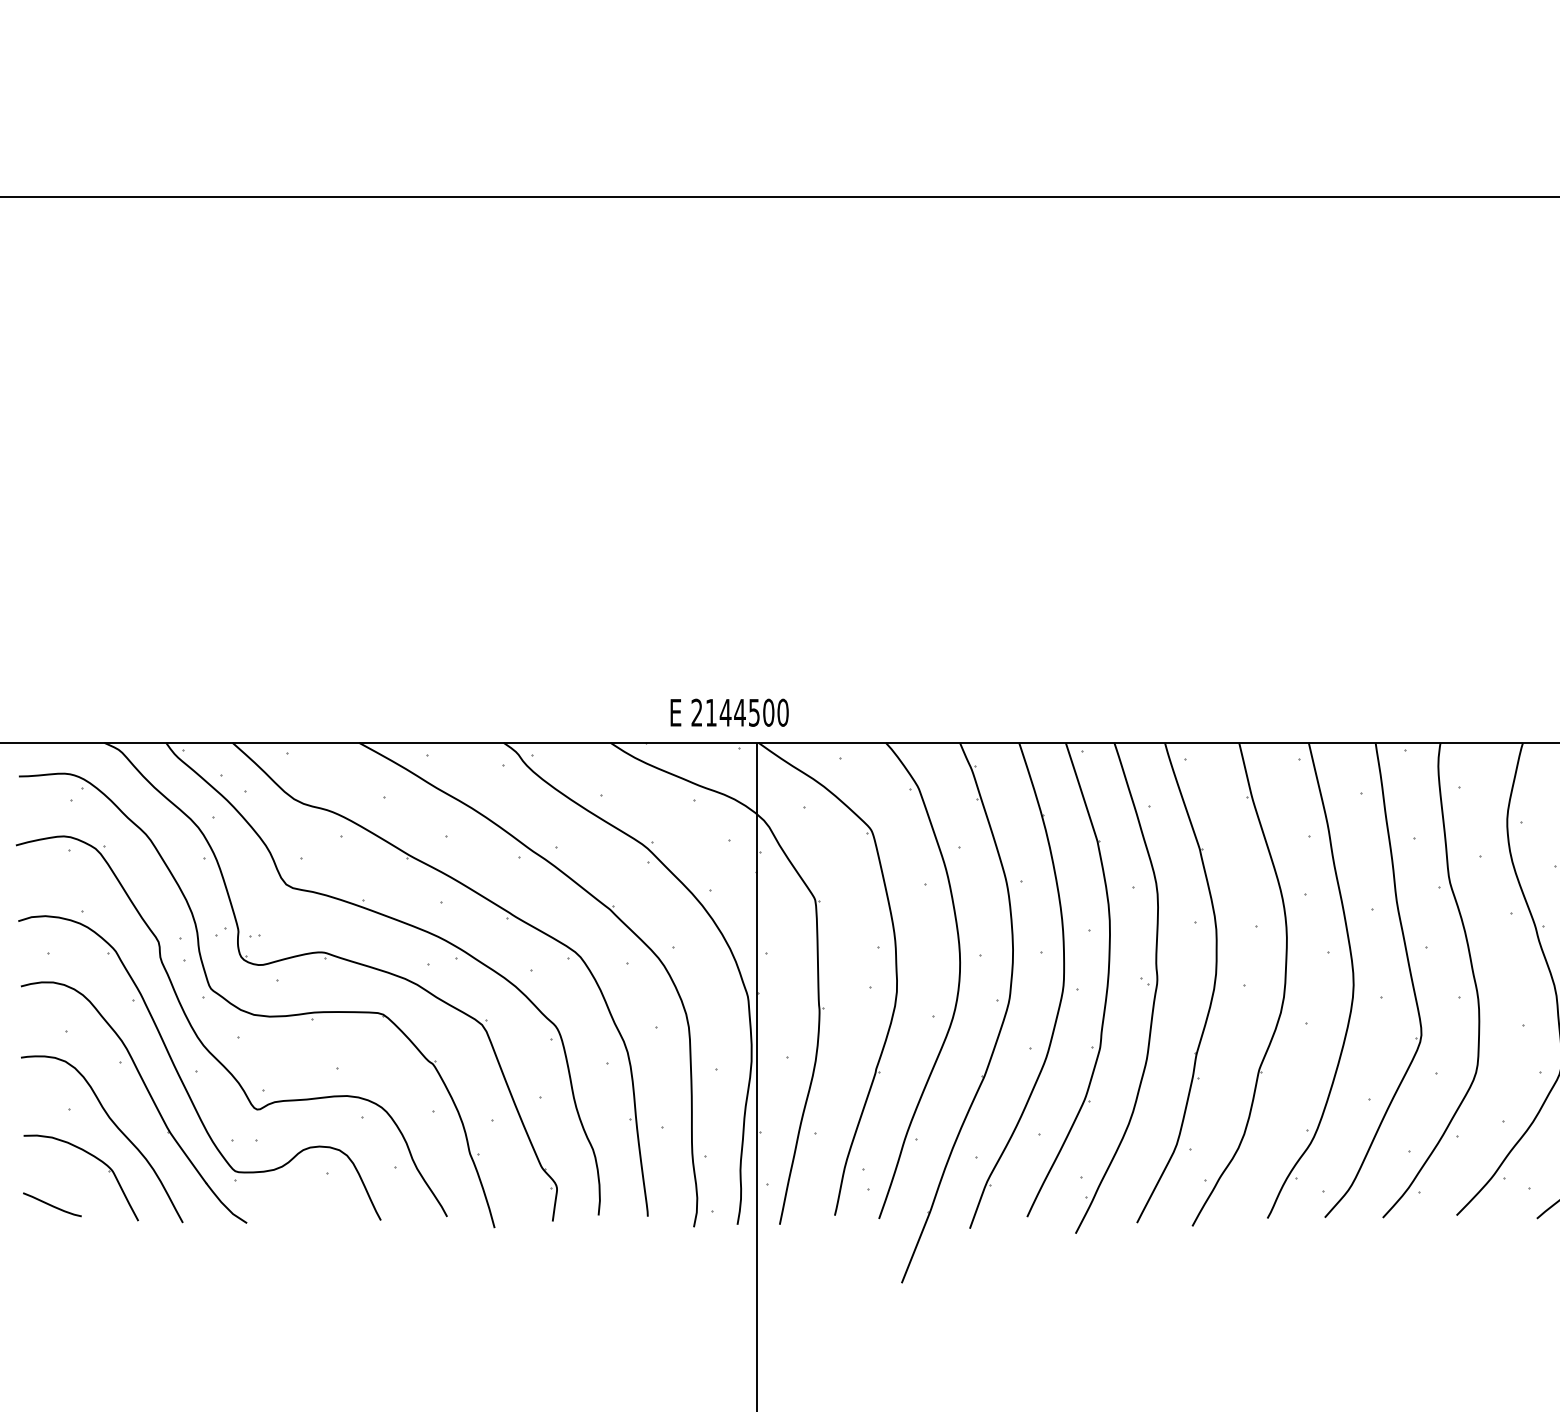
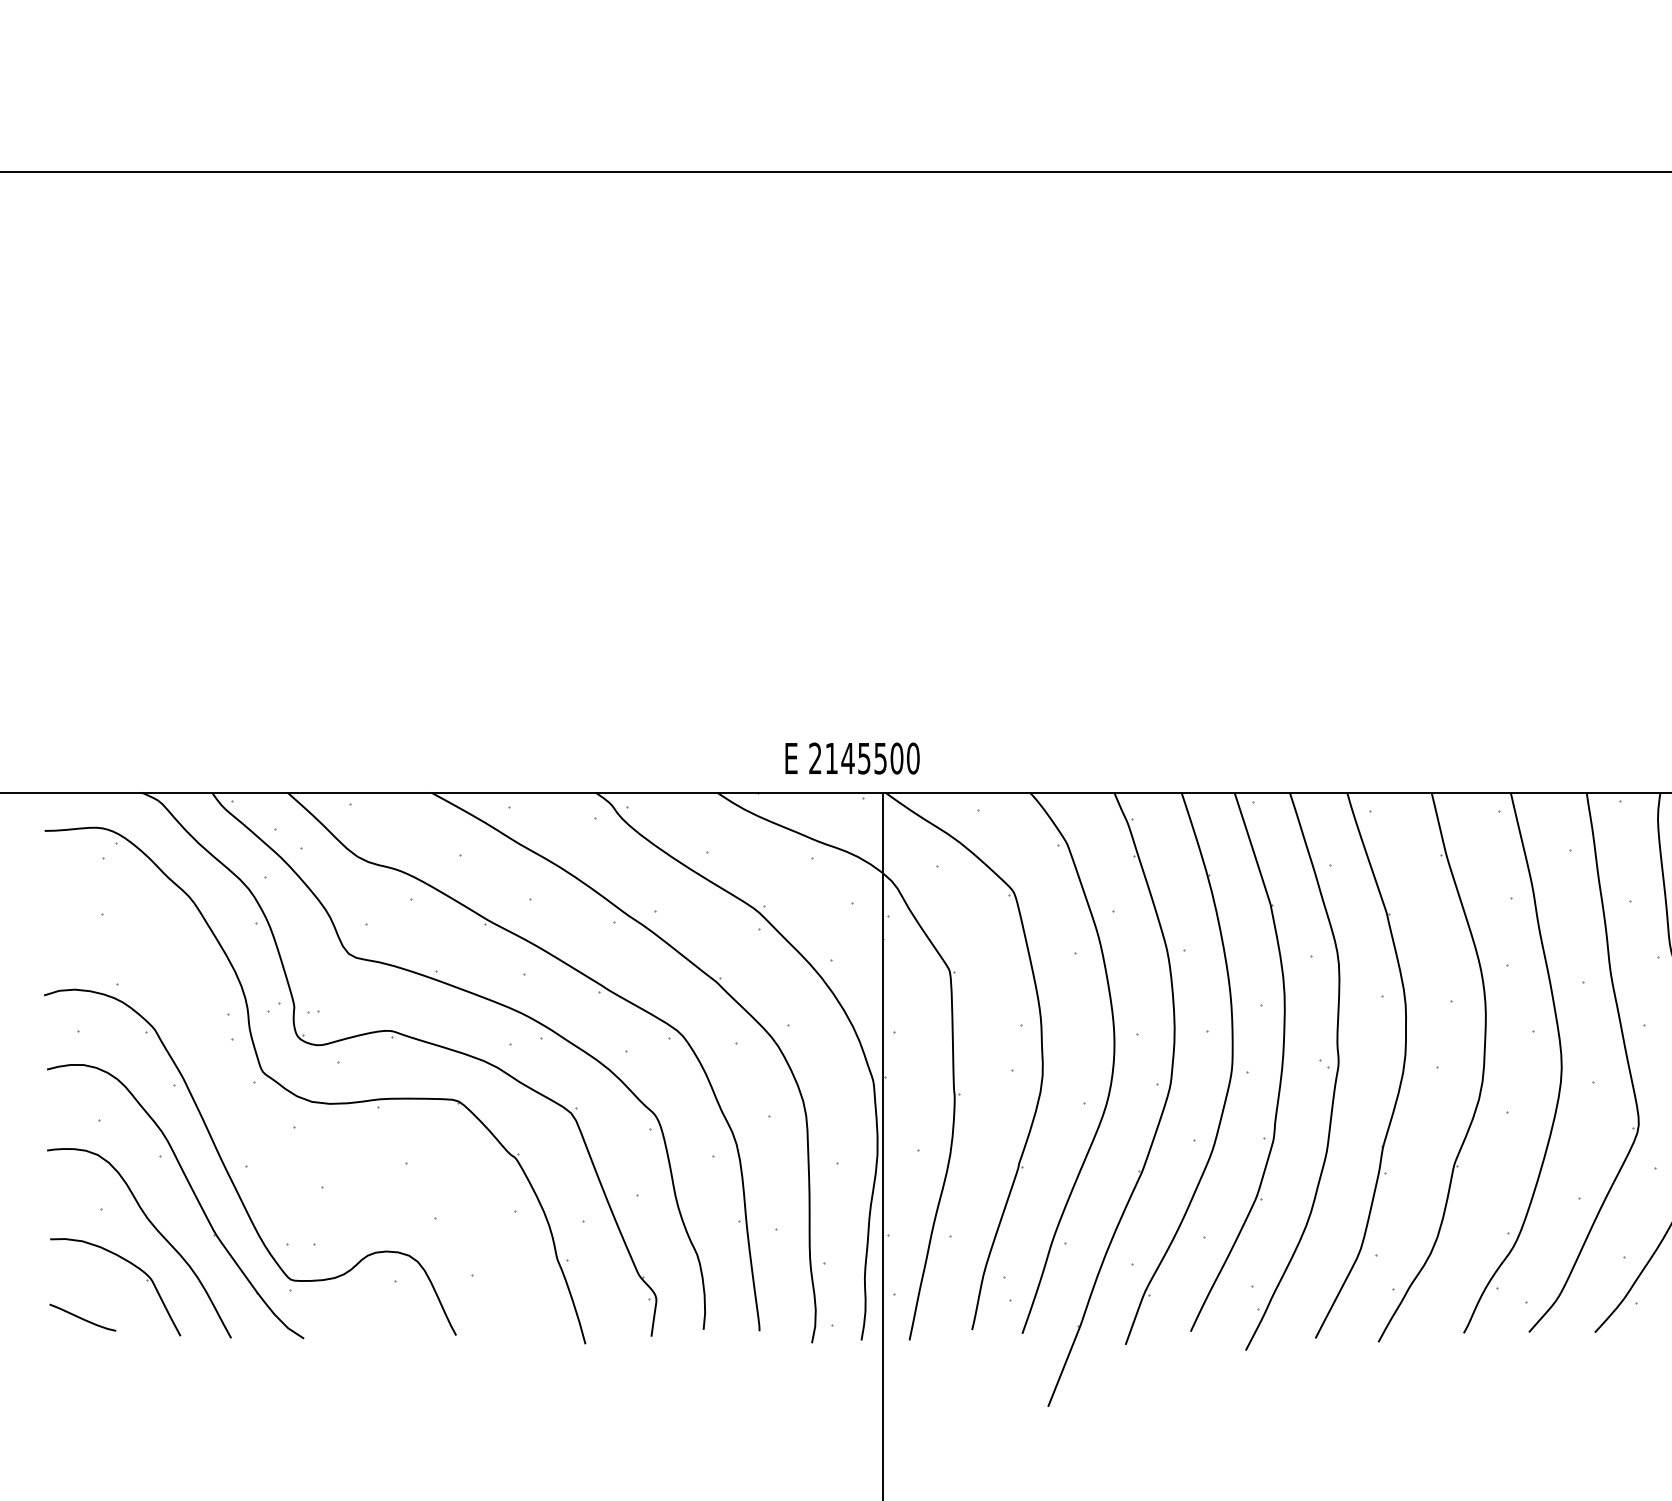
text: (739, 712) -> (863, 758), 2144500 -> 2145500
part: (208, 1049) -> (260, 1141), removed

